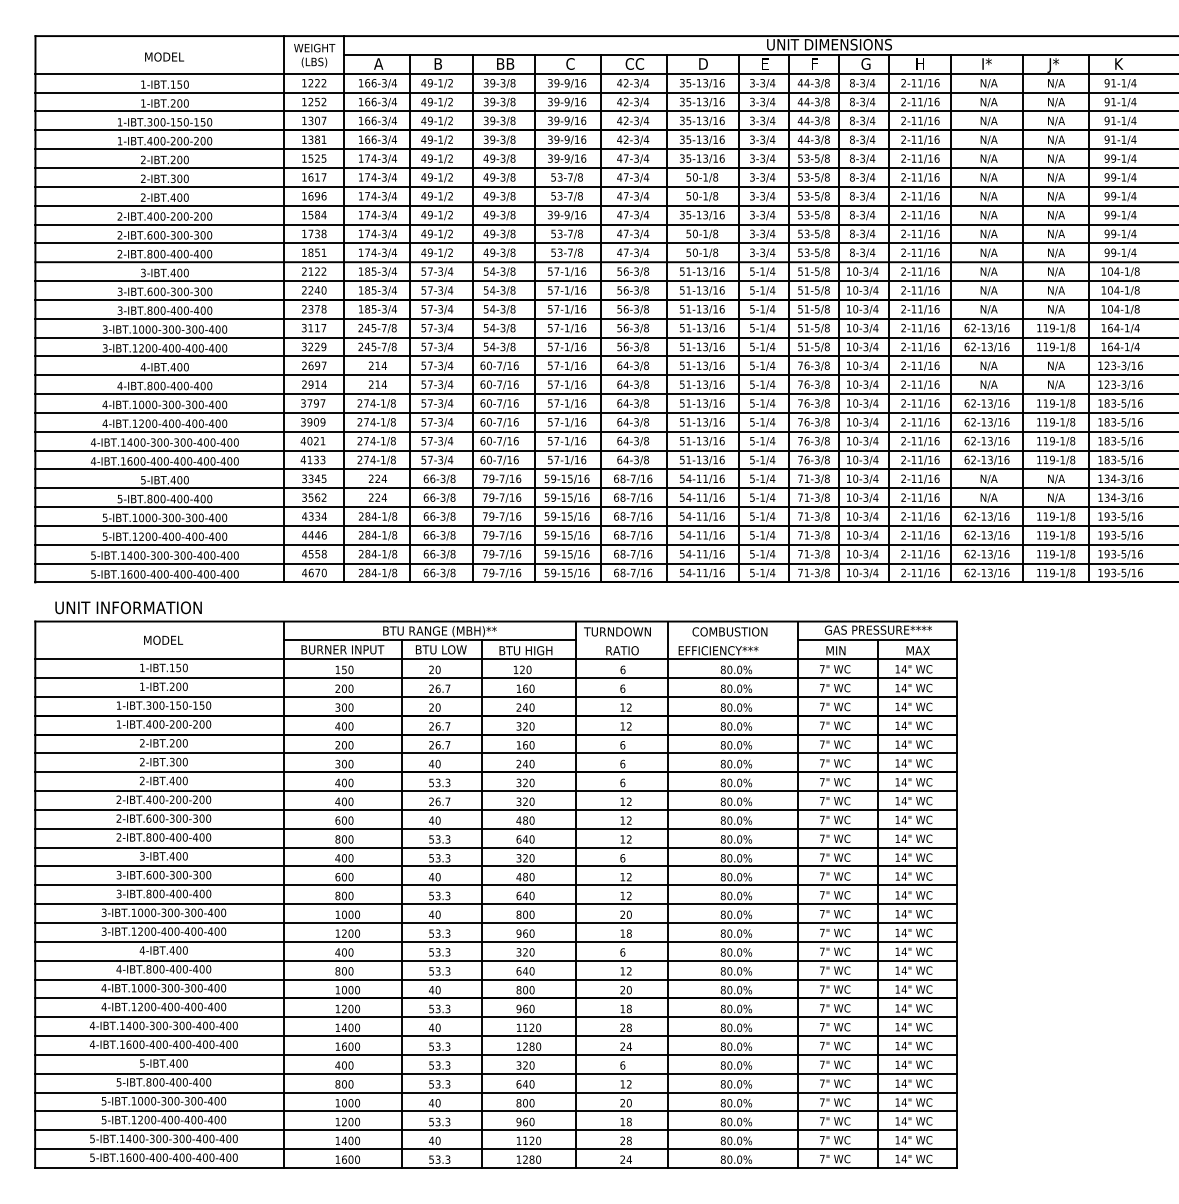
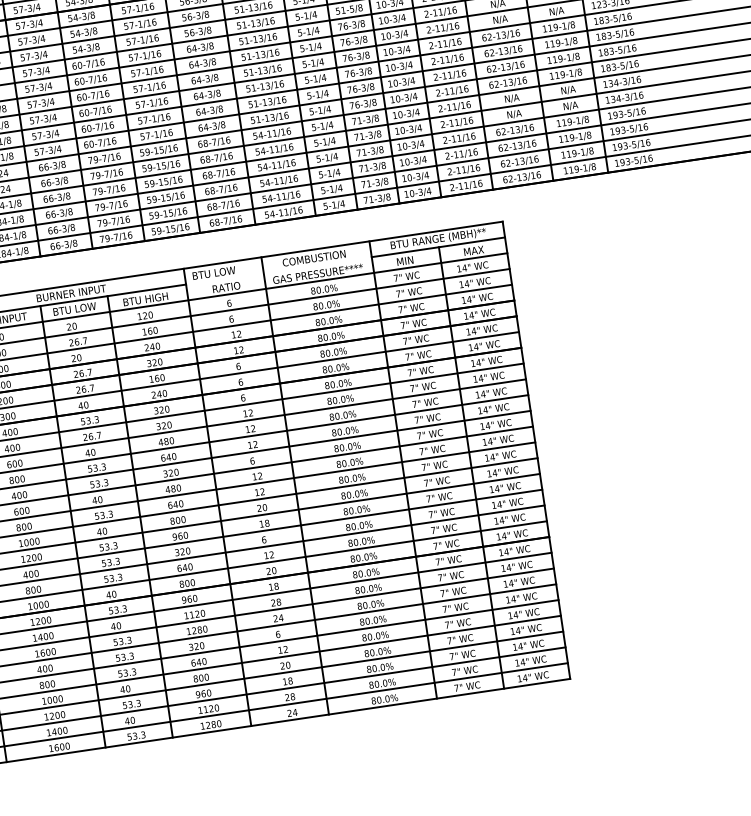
text: (878, 630) -> (438, 238), GAS PRESSURE**** -> BTU RANGE (MBH)**
text: (439, 631) -> (71, 293), BTU RANGE (MBH)** -> BURNER INPUT
text: (617, 631) -> (219, 271), TURNDOWN -> BTU LOW
text: (731, 650) -> (317, 273), EFFICIENCY*** -> GAS PRESSURE****

